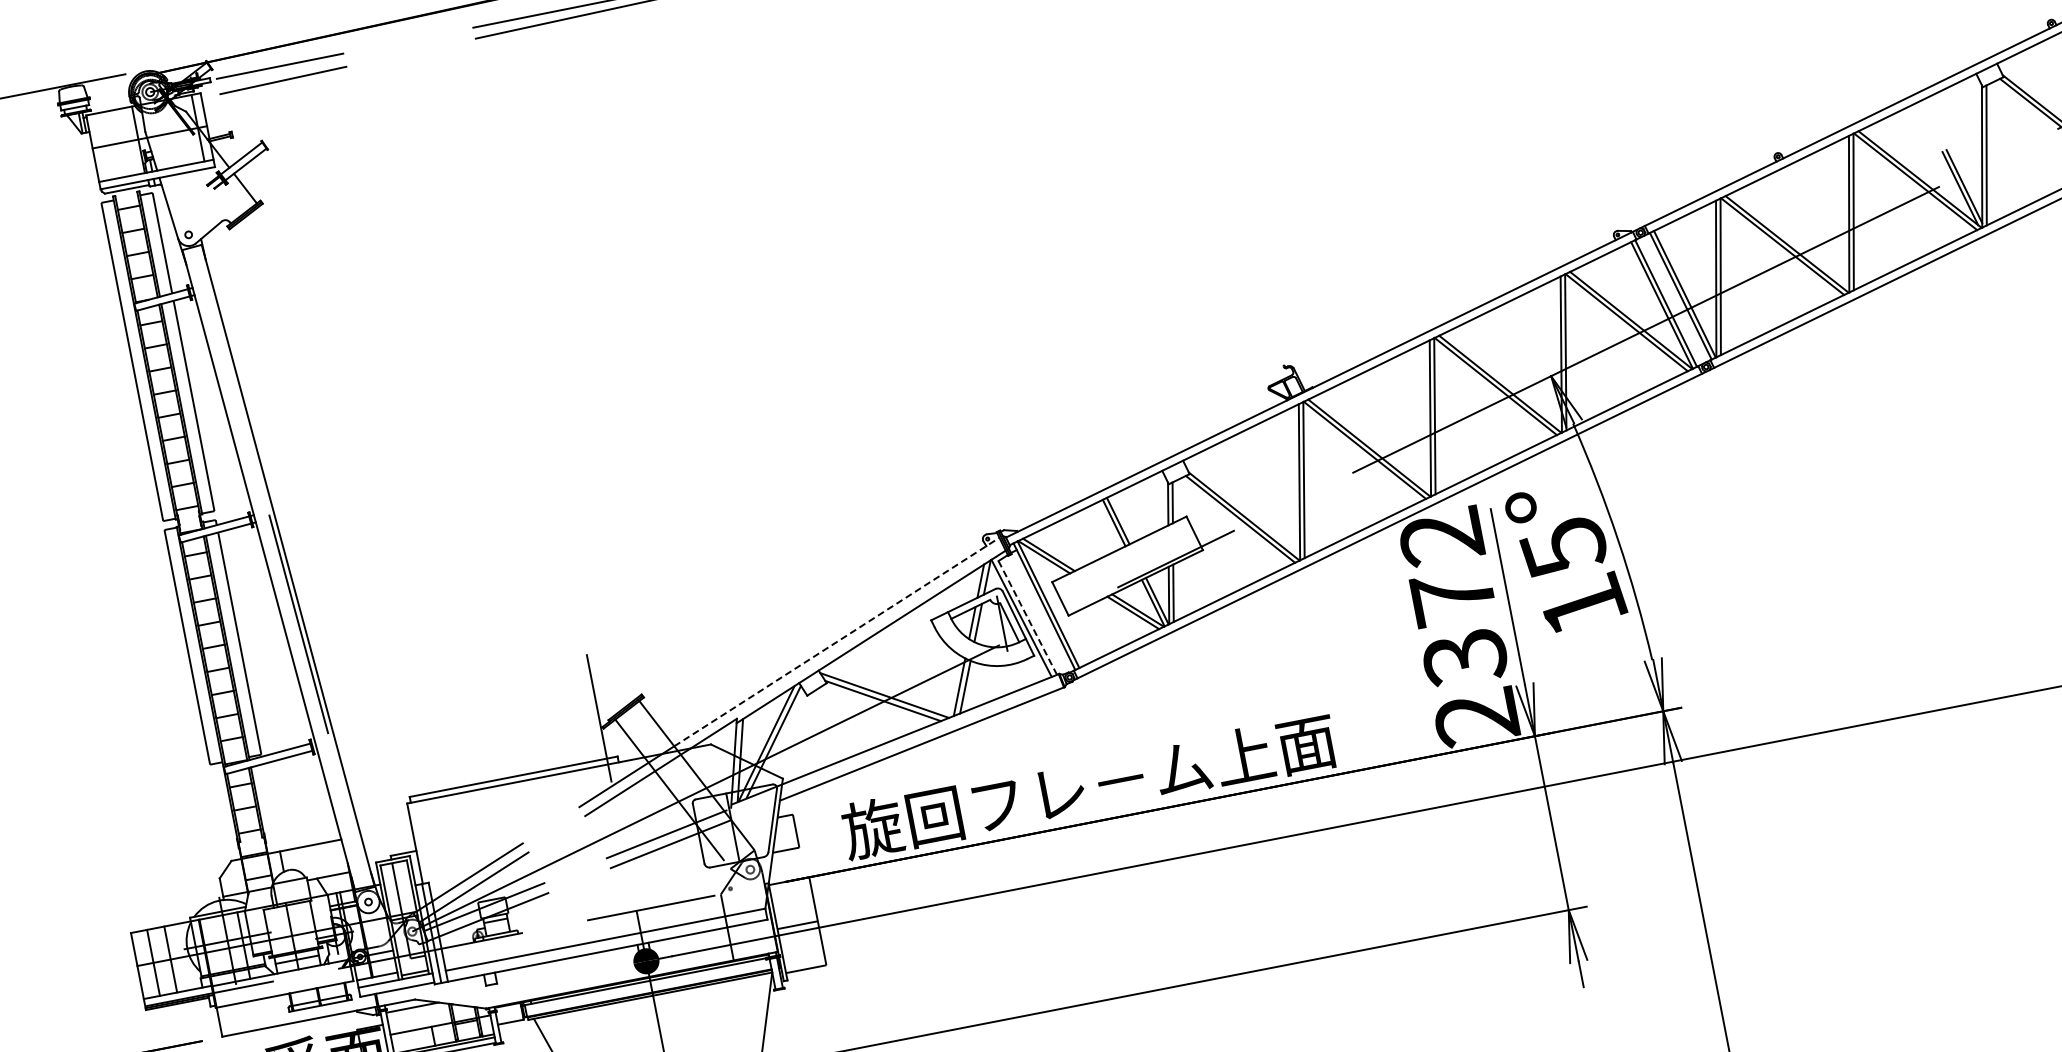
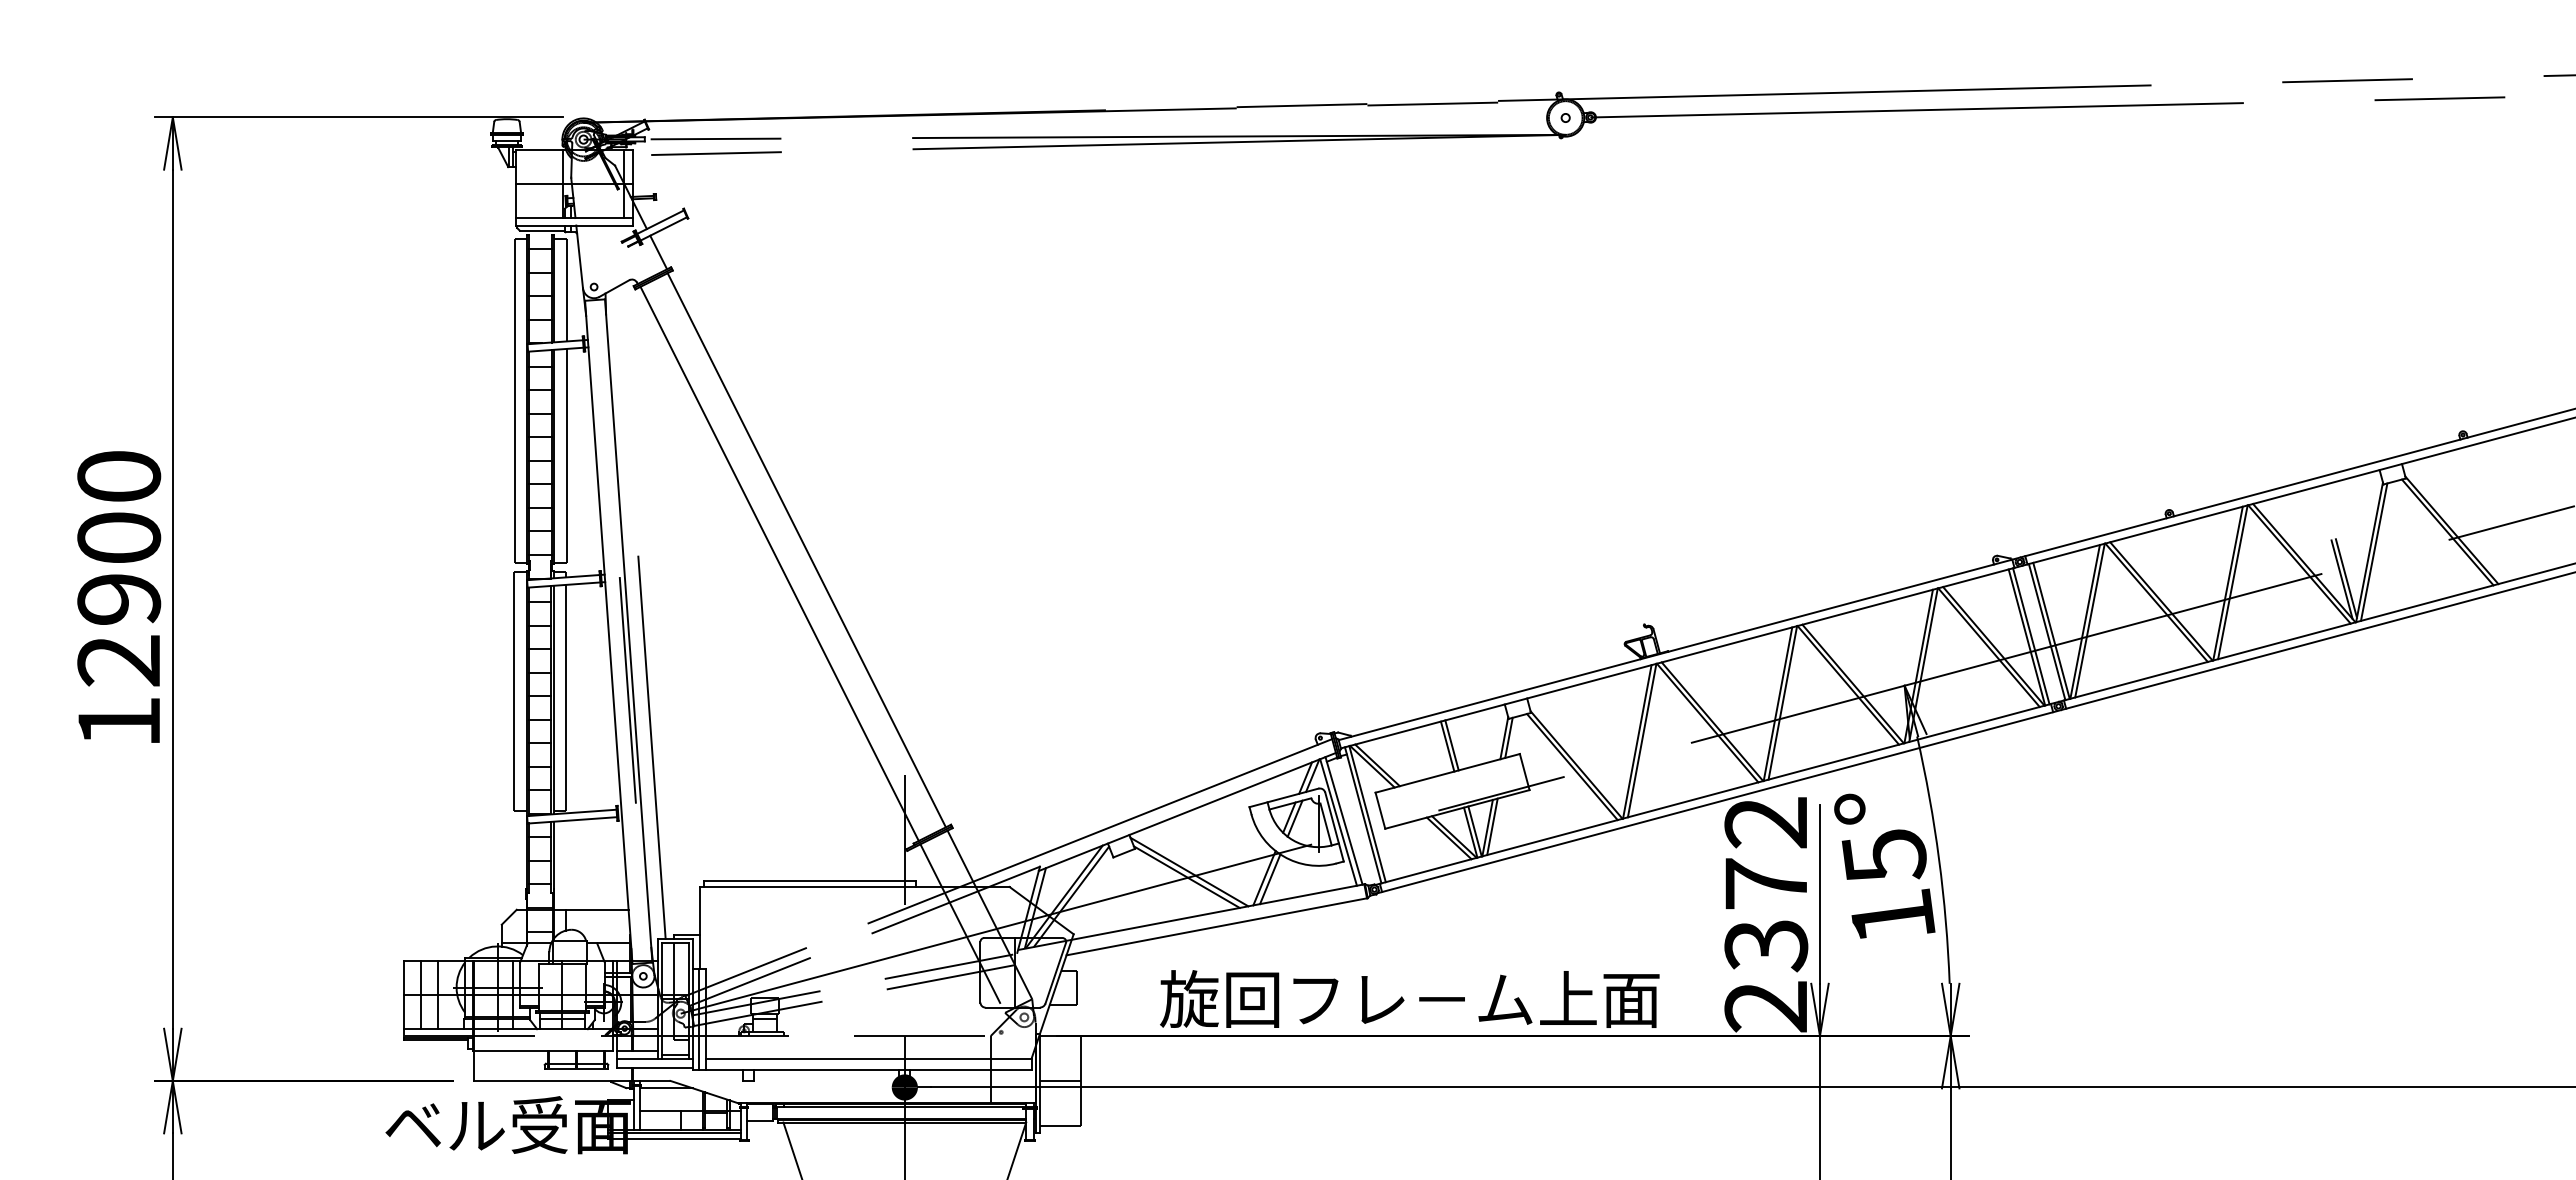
line: (447, 452) -> (806, 550), added
line: (423, 470) -> (779, 563), added
line: (1026, 615) -> (1343, 820), dashed -> solid
line: (837, 641) -> (1153, 810), dashed -> solid
line: (332, 675) -> (651, 747), added
text: (1088, 785) -> (1409, 998), moved

